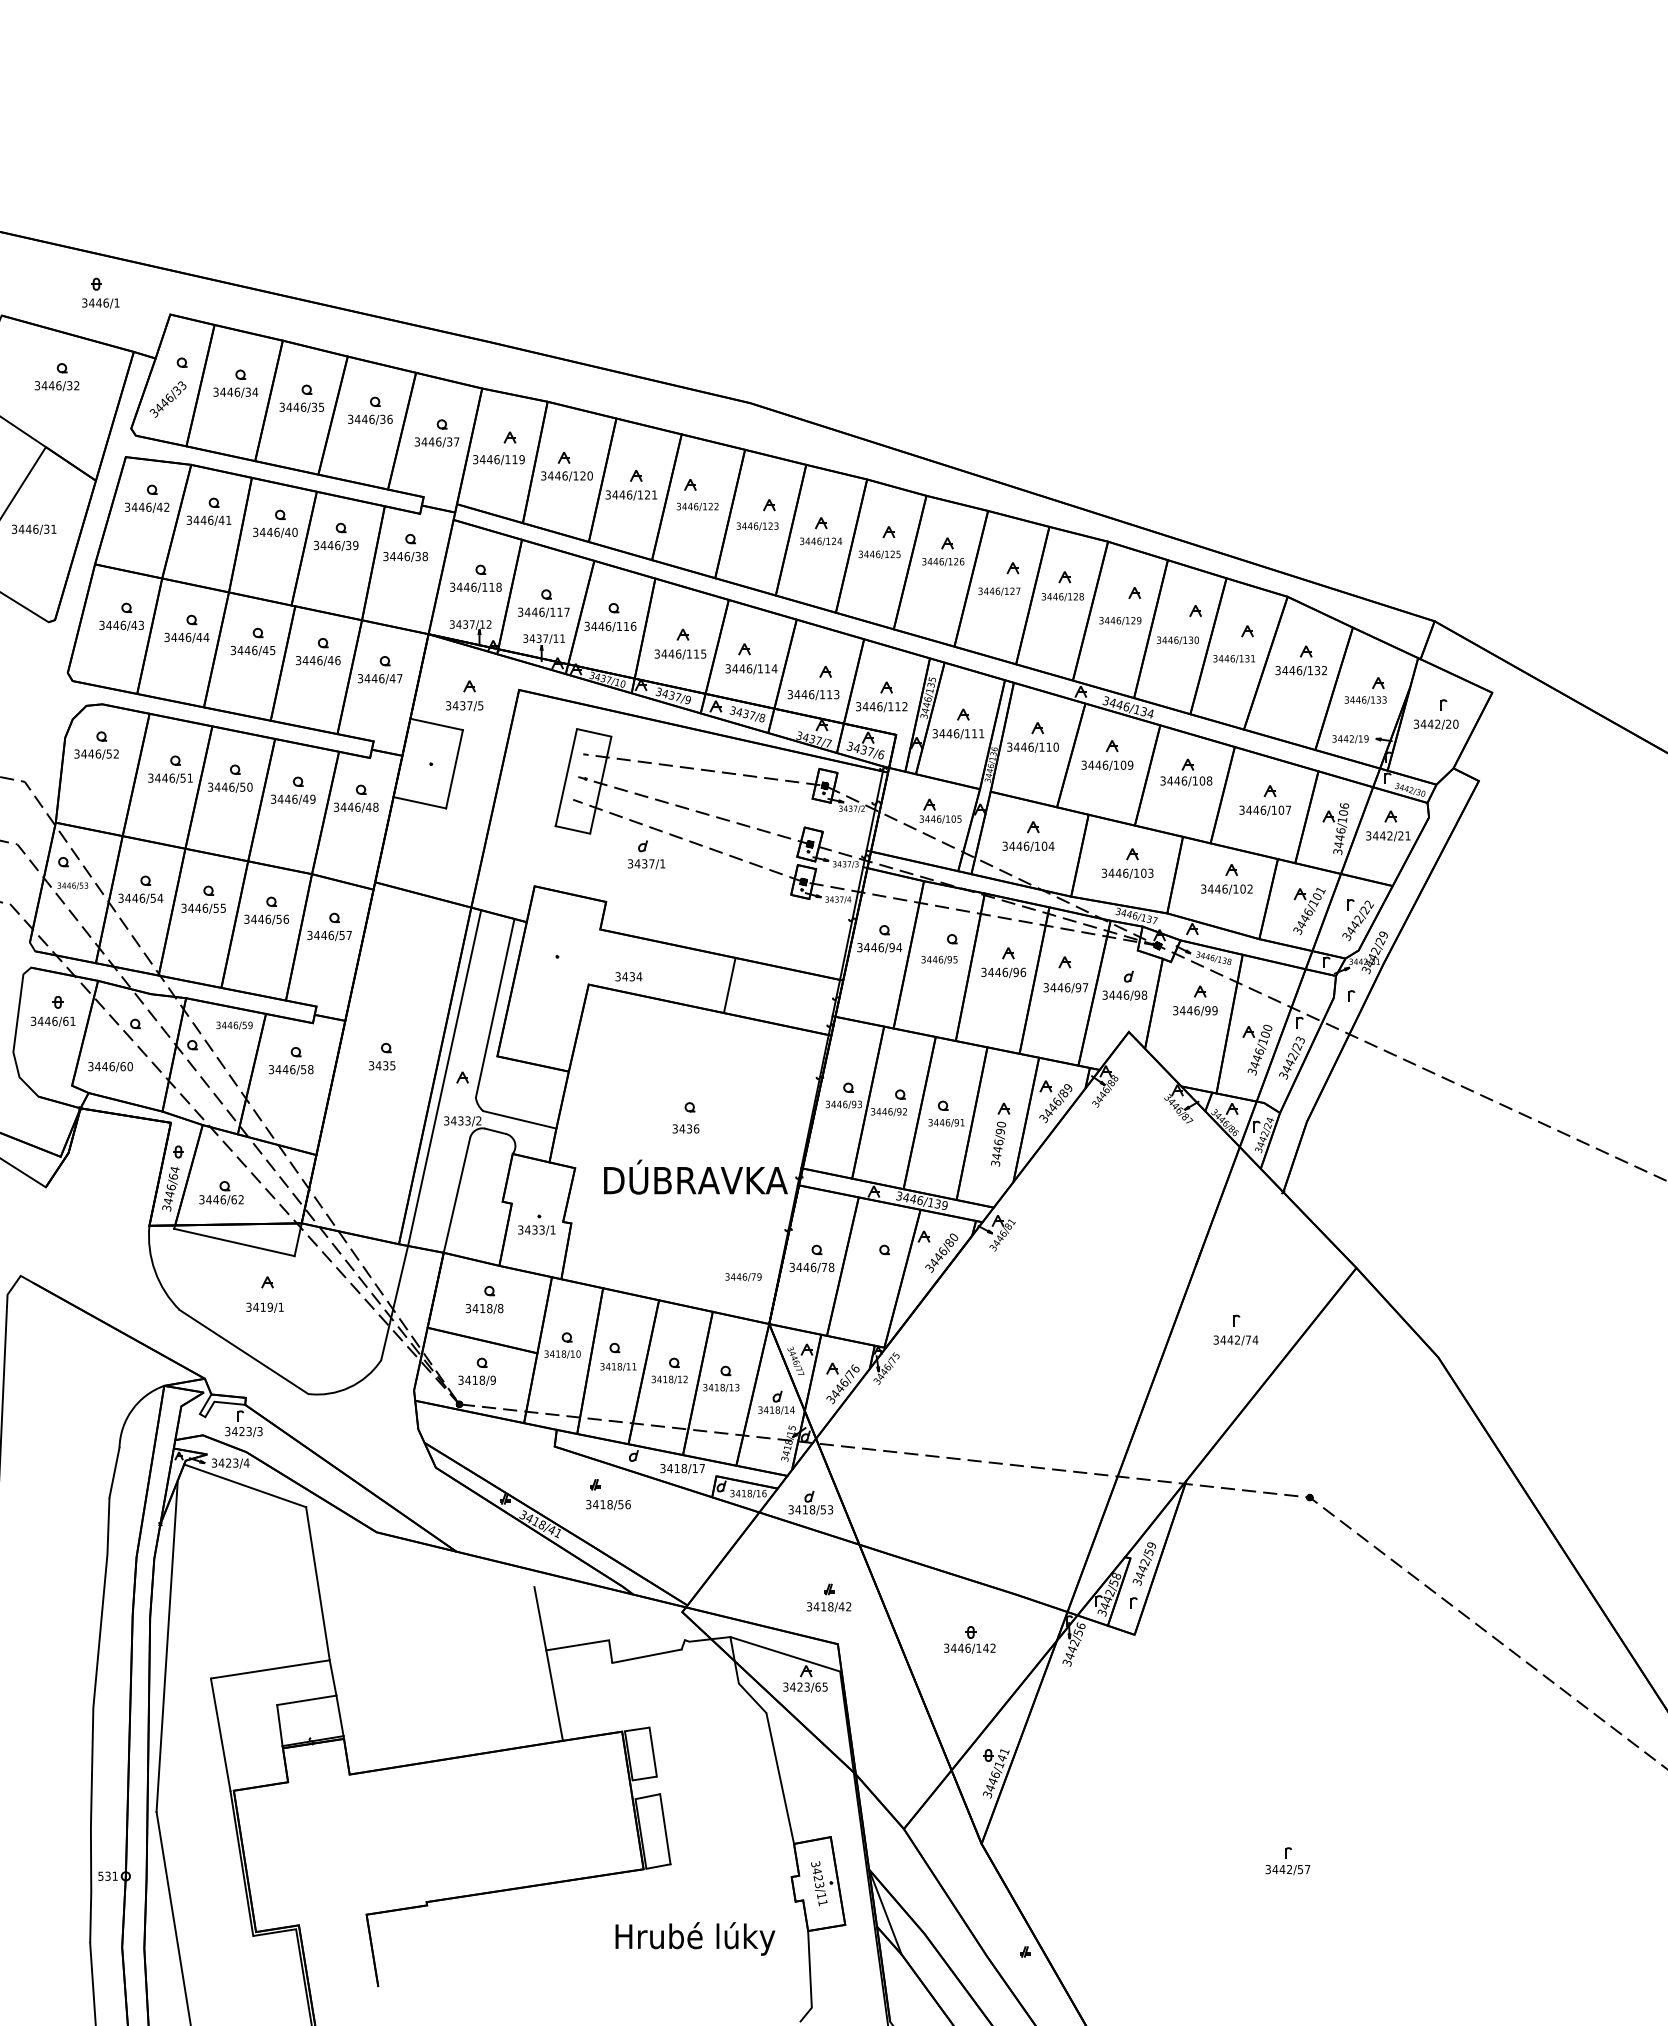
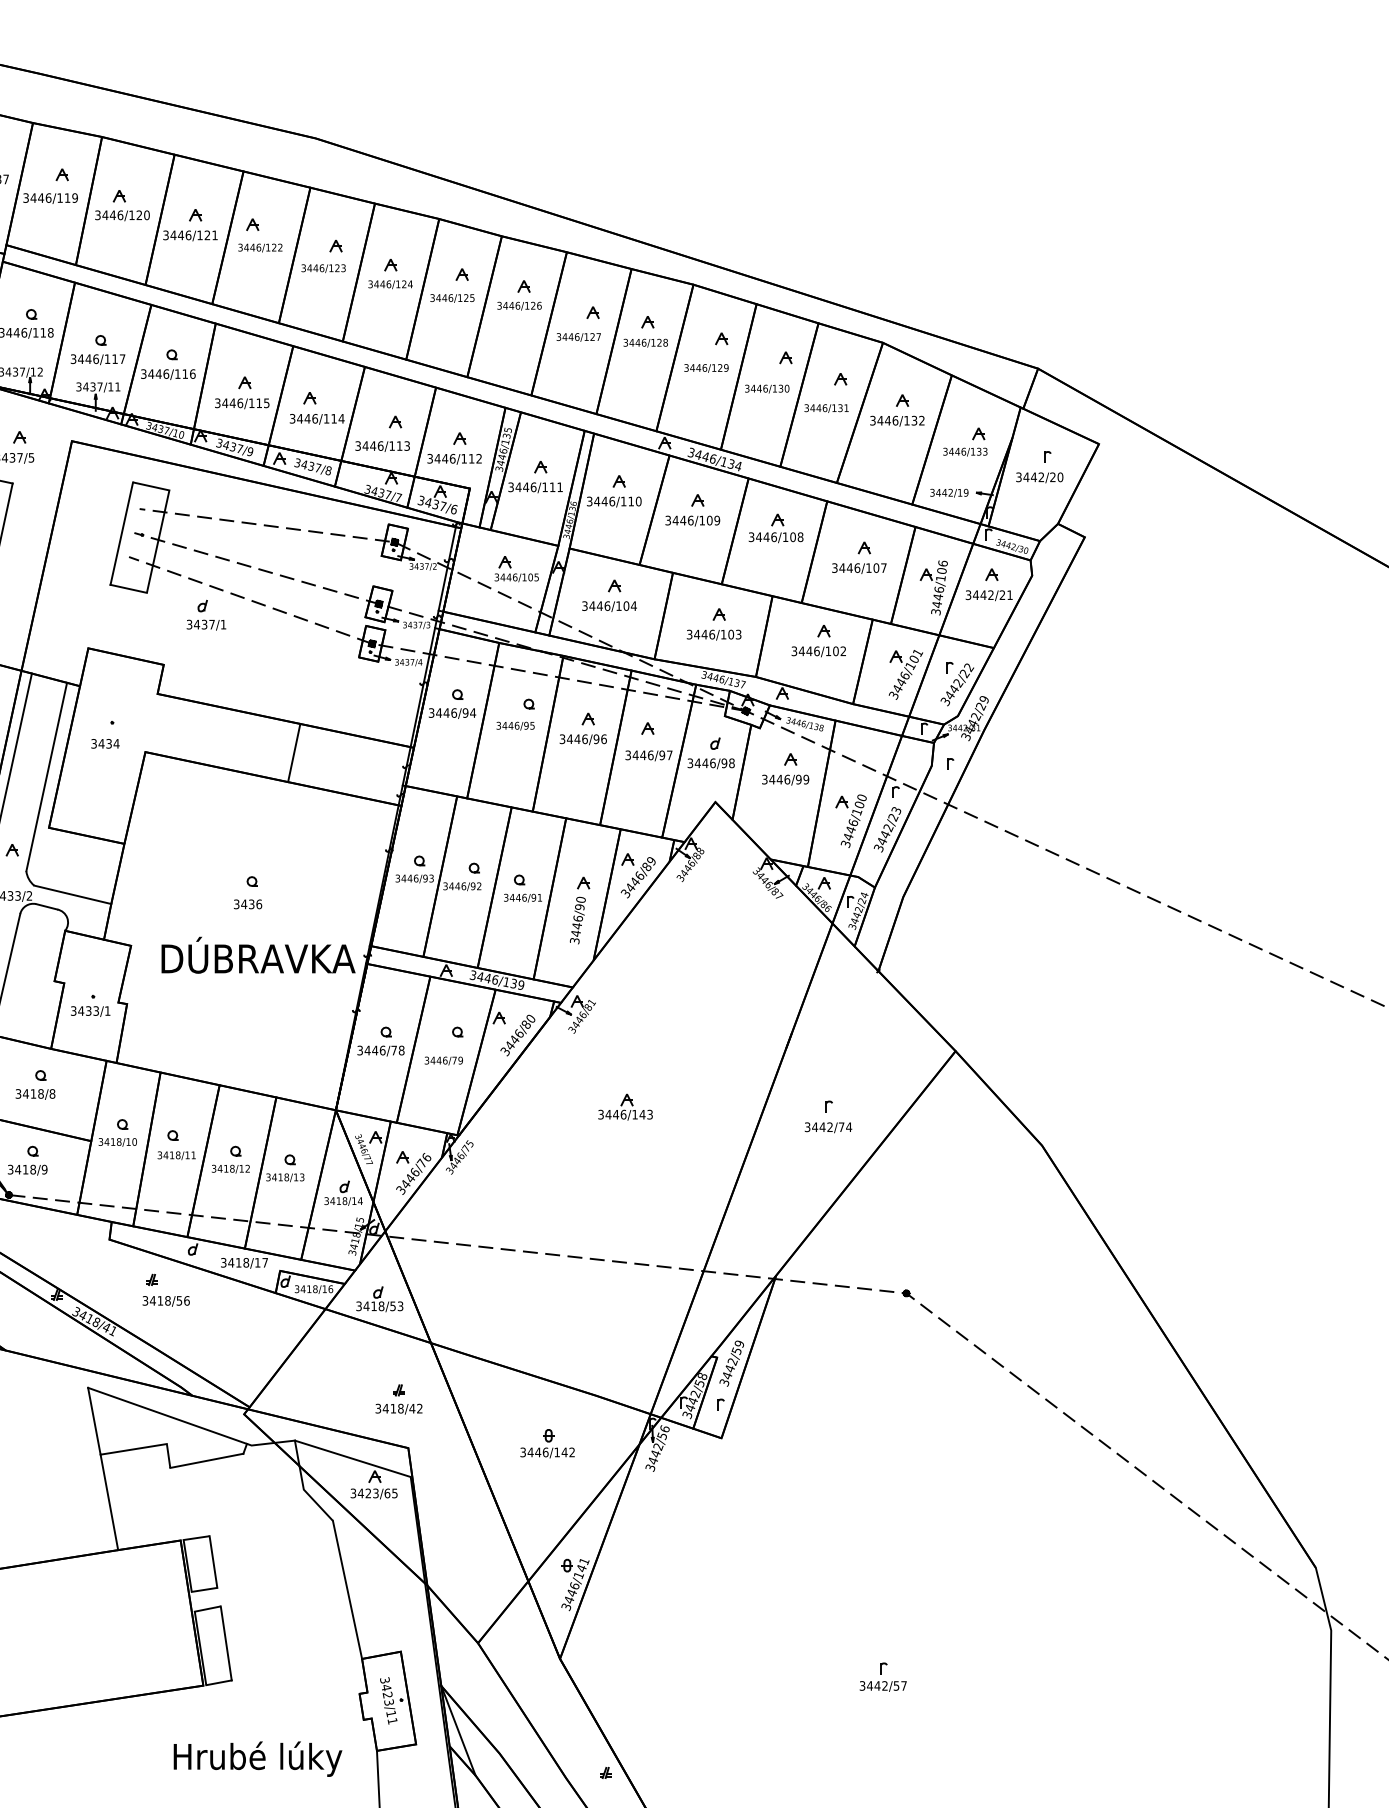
text: (628, 976) -> (105, 743), moved
text: (743, 1277) -> (443, 1061), moved
part: (1043, 1320) -> (625, 1106), added
line: (609, 1613) -> (167, 1415), added

